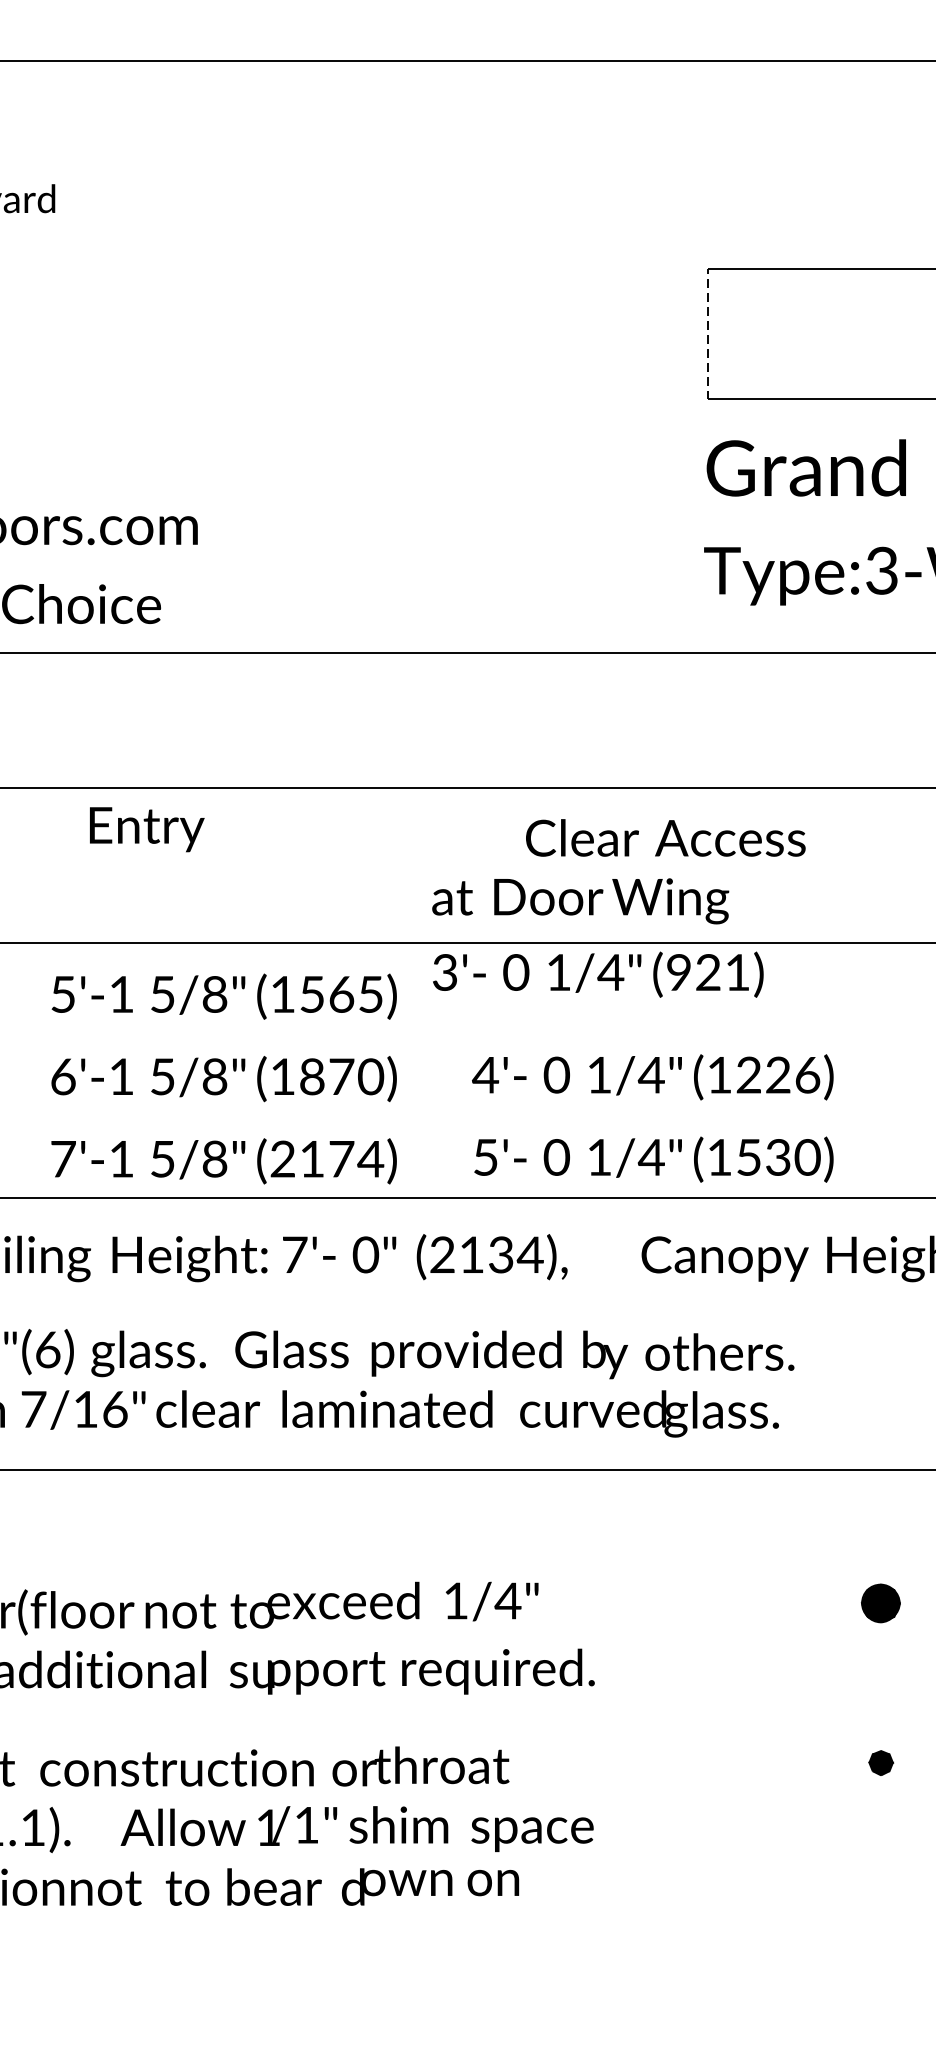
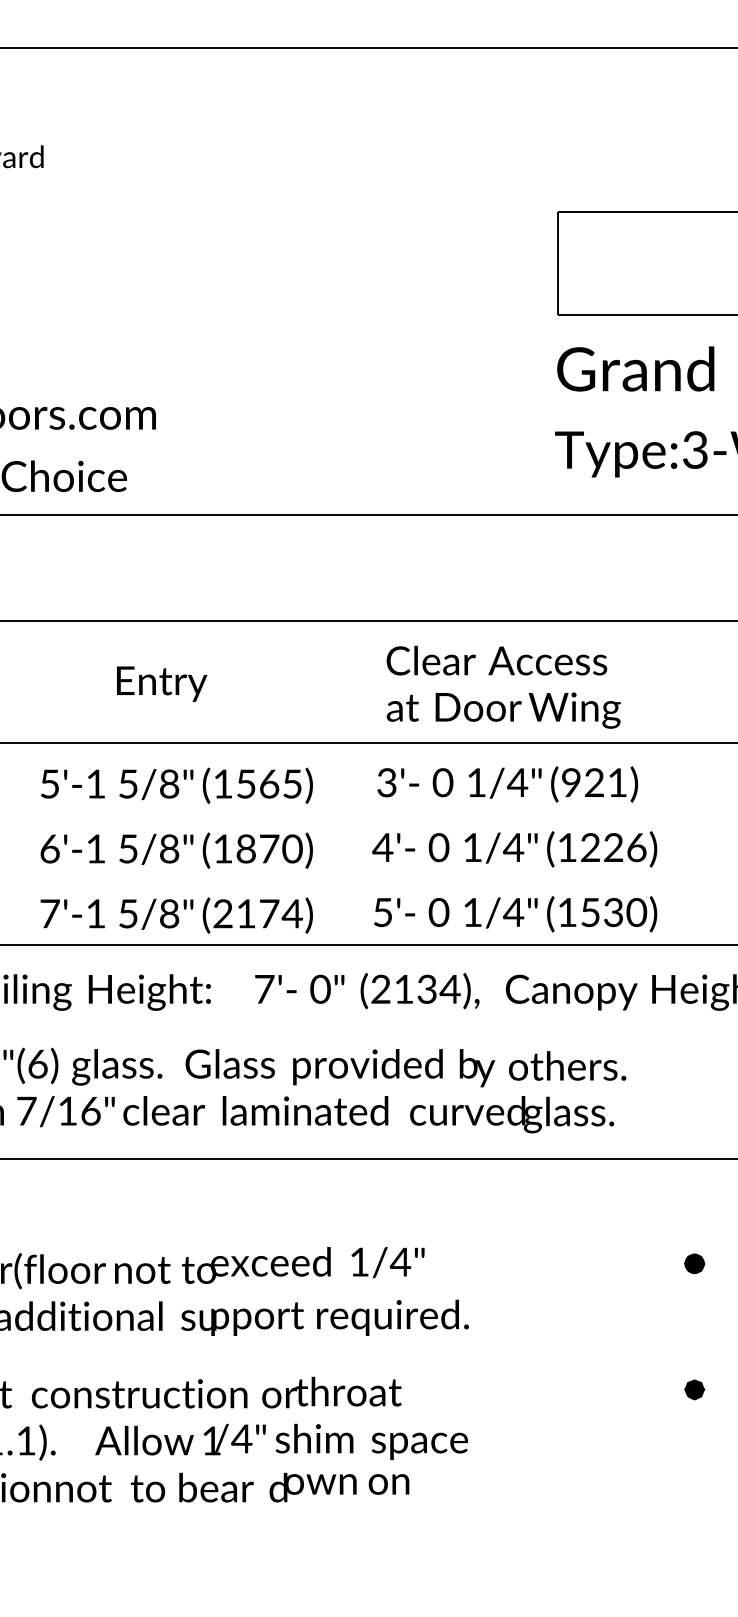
line: (708, 334) -> (558, 263), dashed -> solid
text: (147, 828) -> (162, 683), moved
text: (665, 837) -> (496, 660), moved
text: (580, 901) -> (503, 710), moved
text: (598, 974) -> (507, 784), moved
text: (425, 1257) -> (367, 991), moved
part: (880, 1602) -> (694, 1263), size x0.62
text: (306, 1824) -> (241, 1438), /1" -> /4"

